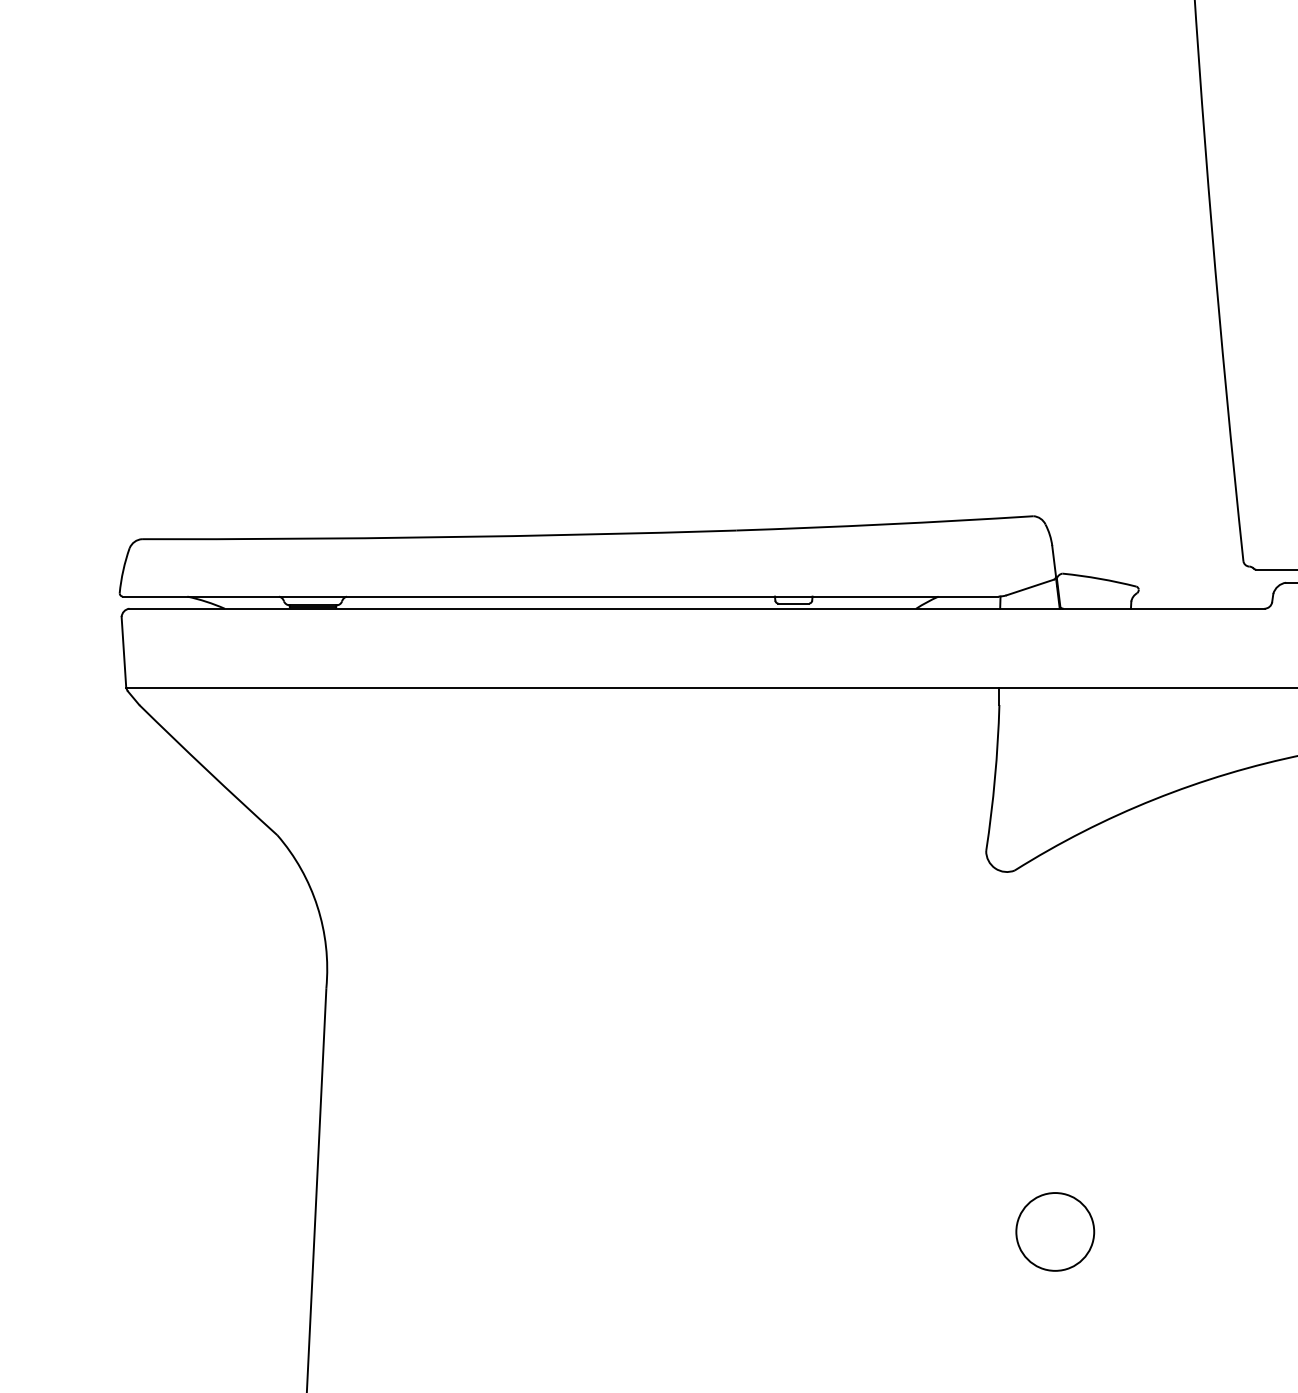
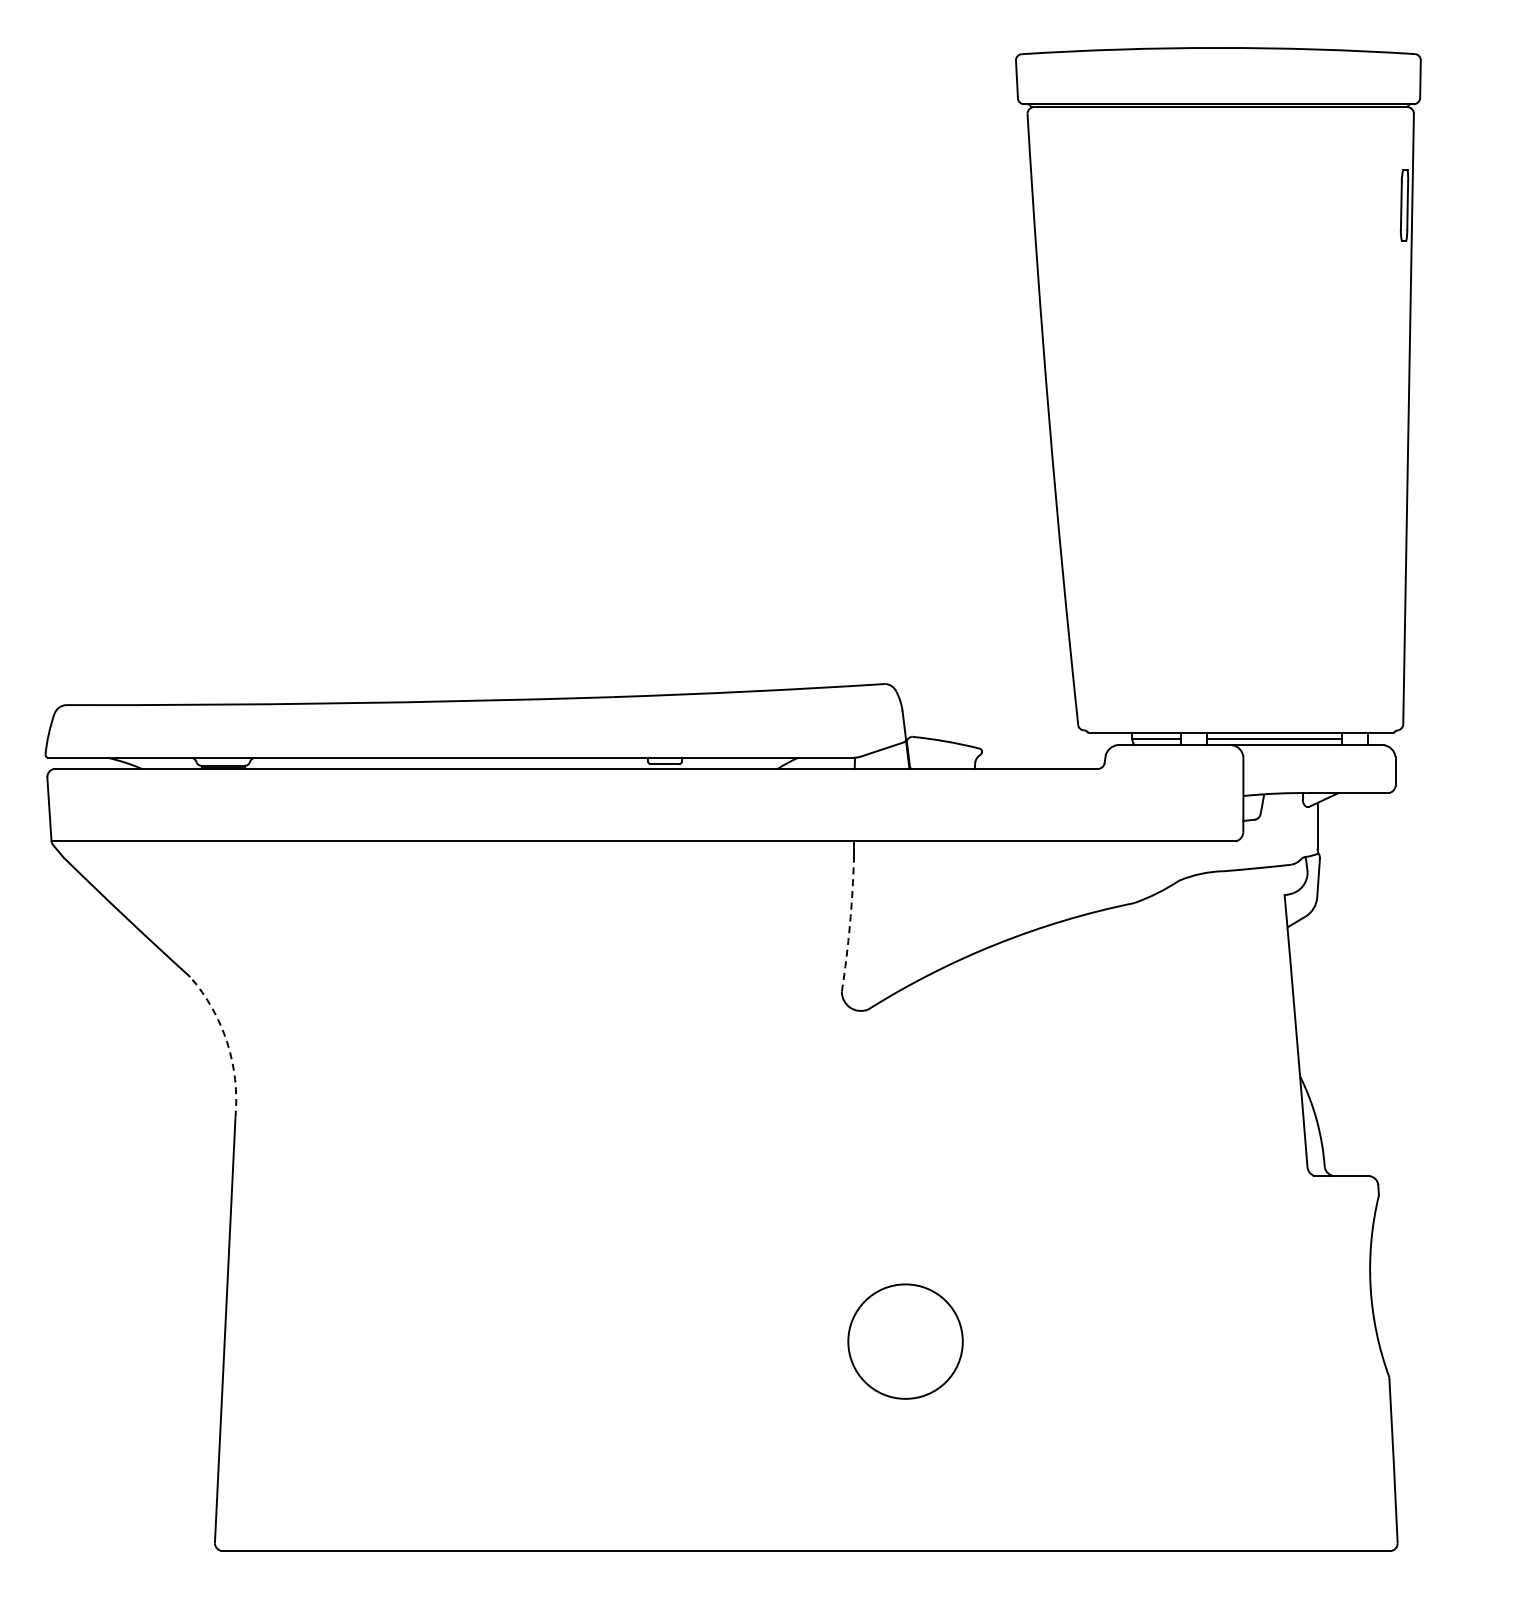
arc: (994, 777) -> (849, 924), solid -> dashed
arc: (317, 906) -> (227, 1042), solid -> dashed
circle: (1054, 1231) -> (904, 1341), size x1.6

